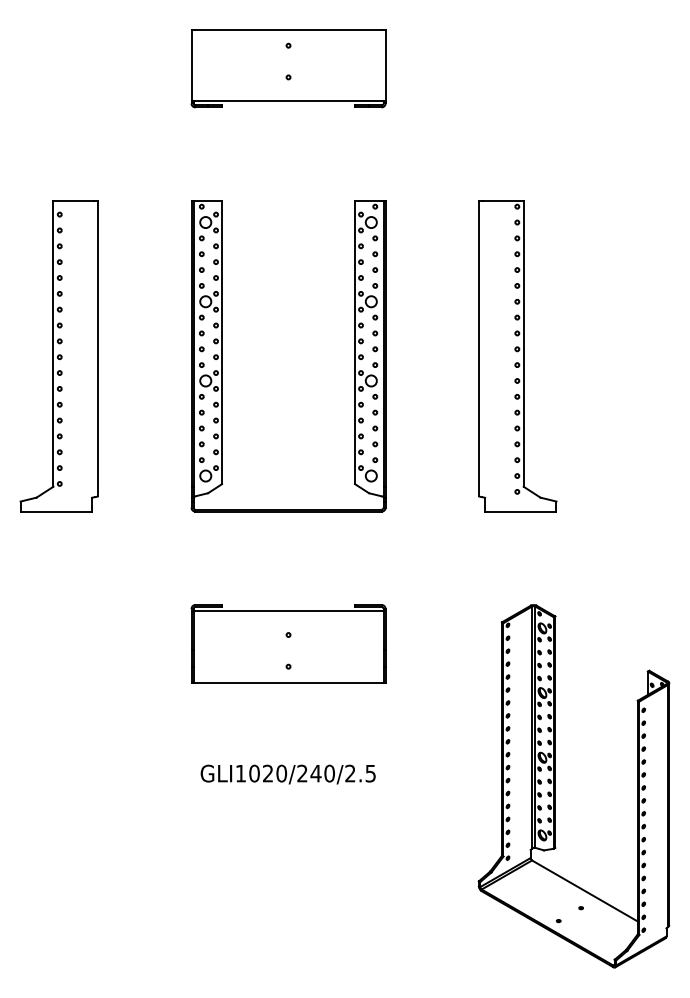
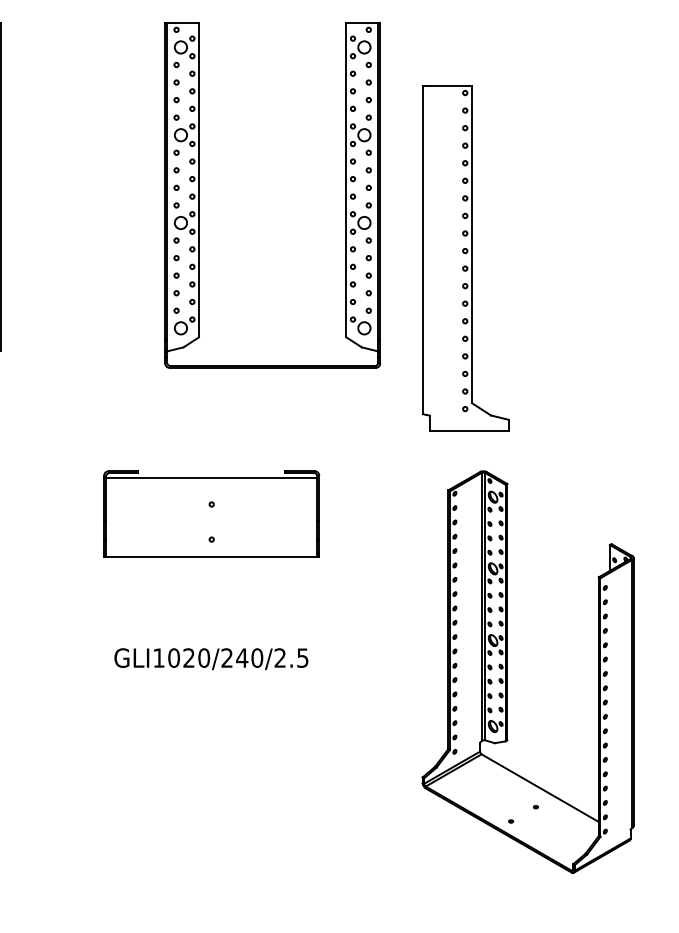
part: (222, 356) -> (199, 195), moved
part: (517, 356) -> (465, 259), moved

